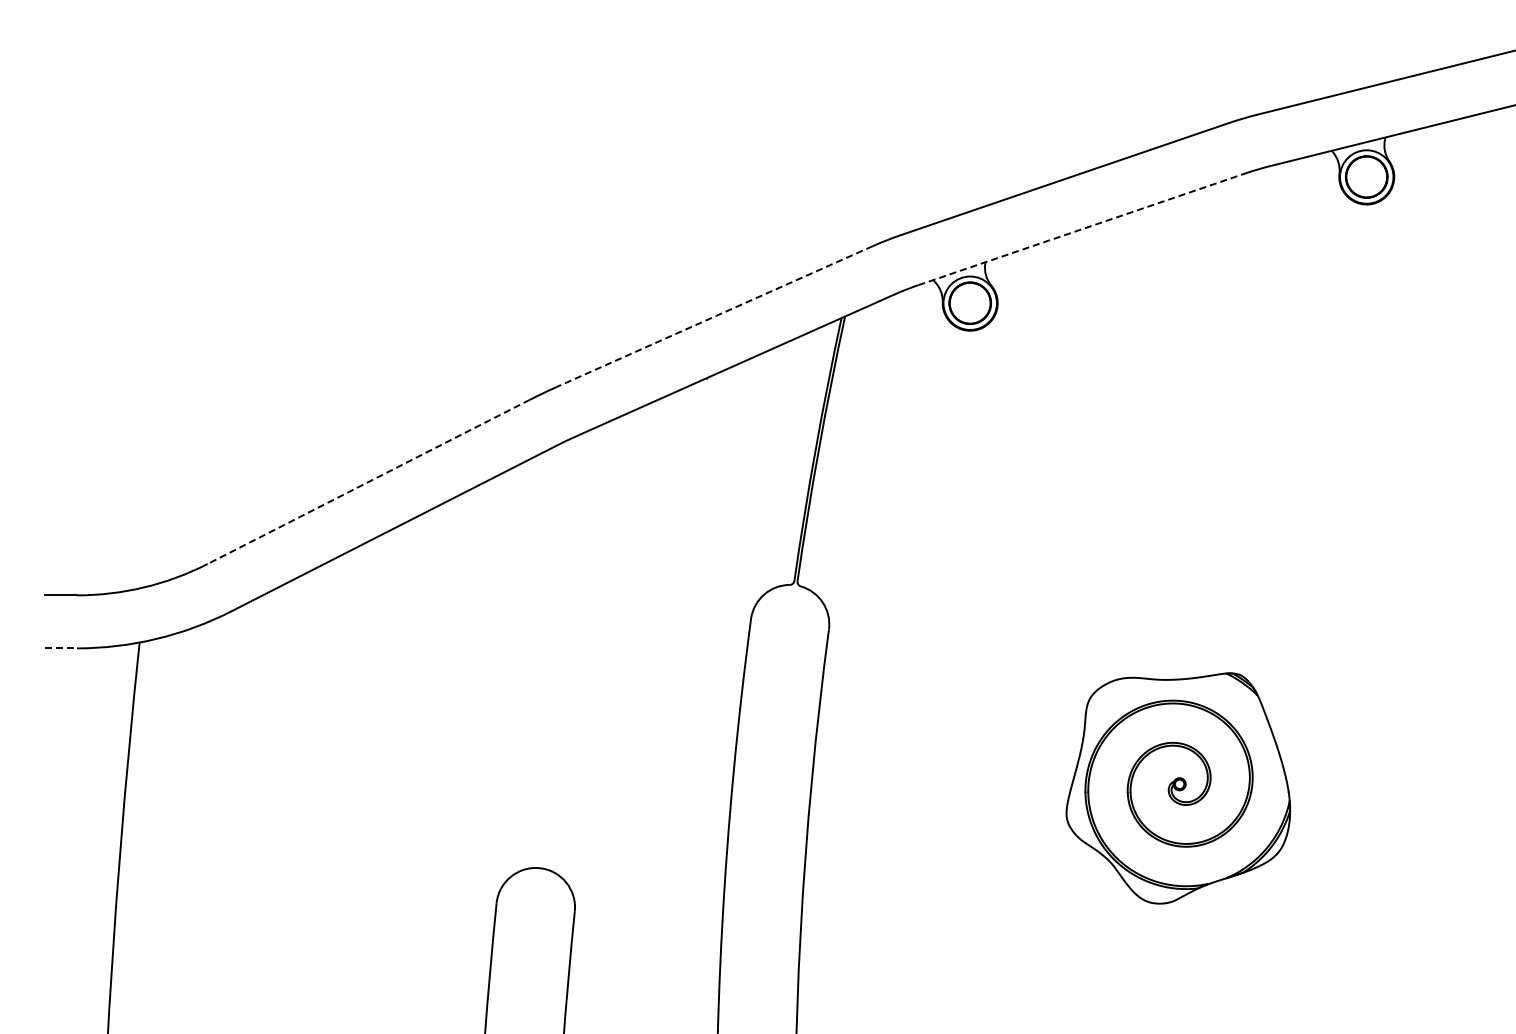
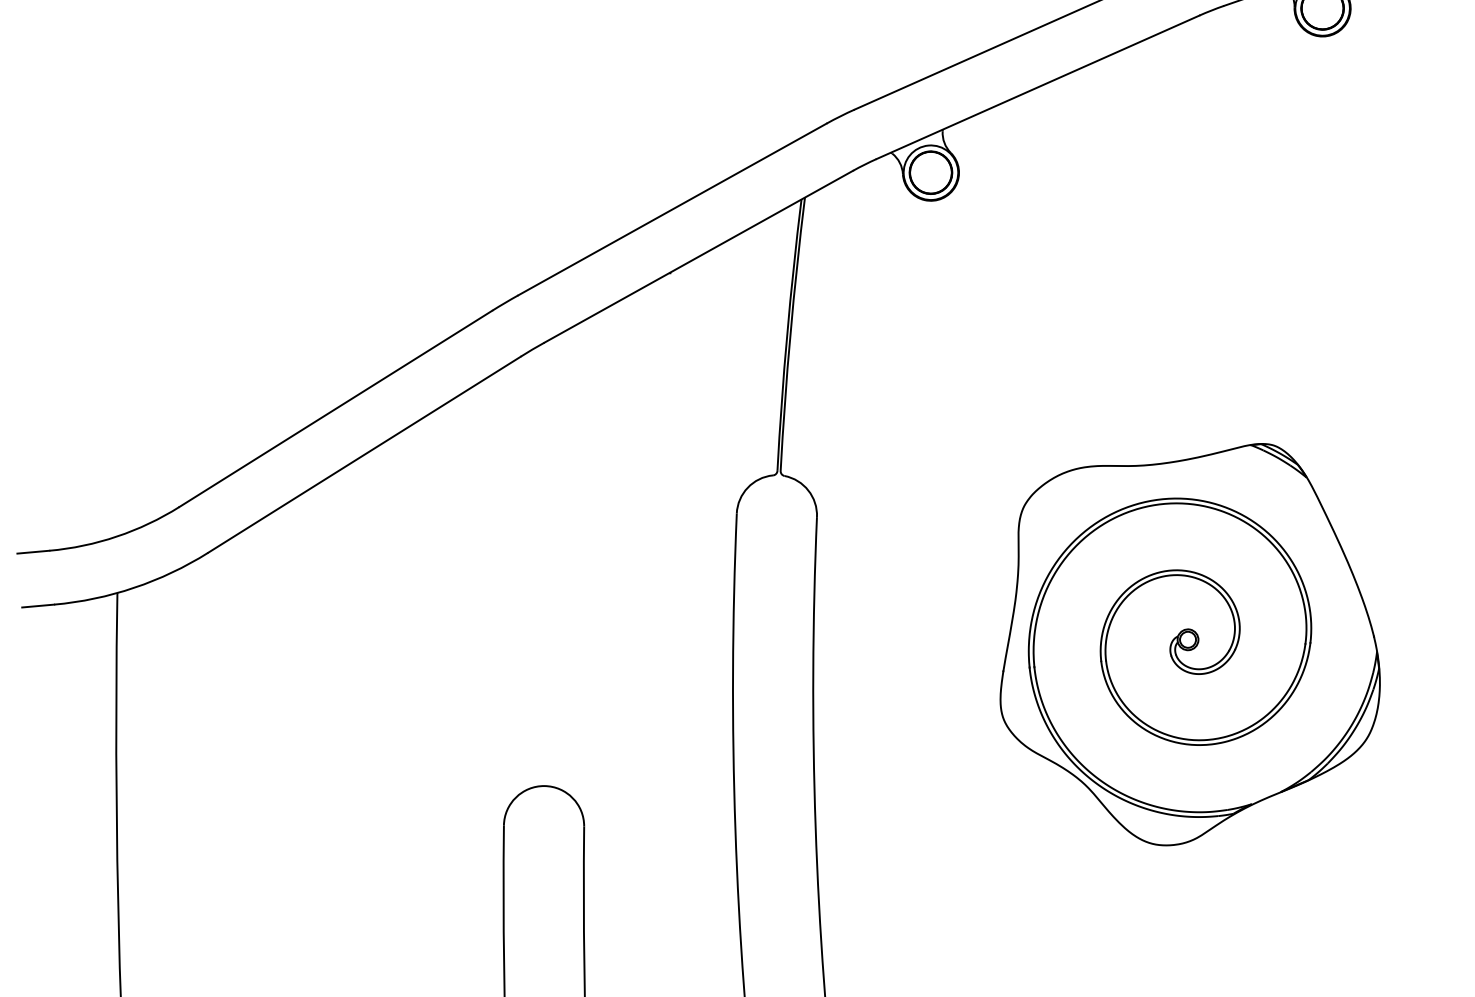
line: (1082, 229) -> (1038, 87), dashed -> solid
line: (714, 316) -> (672, 209), dashed -> solid
line: (368, 481) -> (335, 408), dashed -> solid
line: (61, 648) -> (38, 606), dashed -> solid
part: (1178, 788) -> (1186, 647), size x1.67

